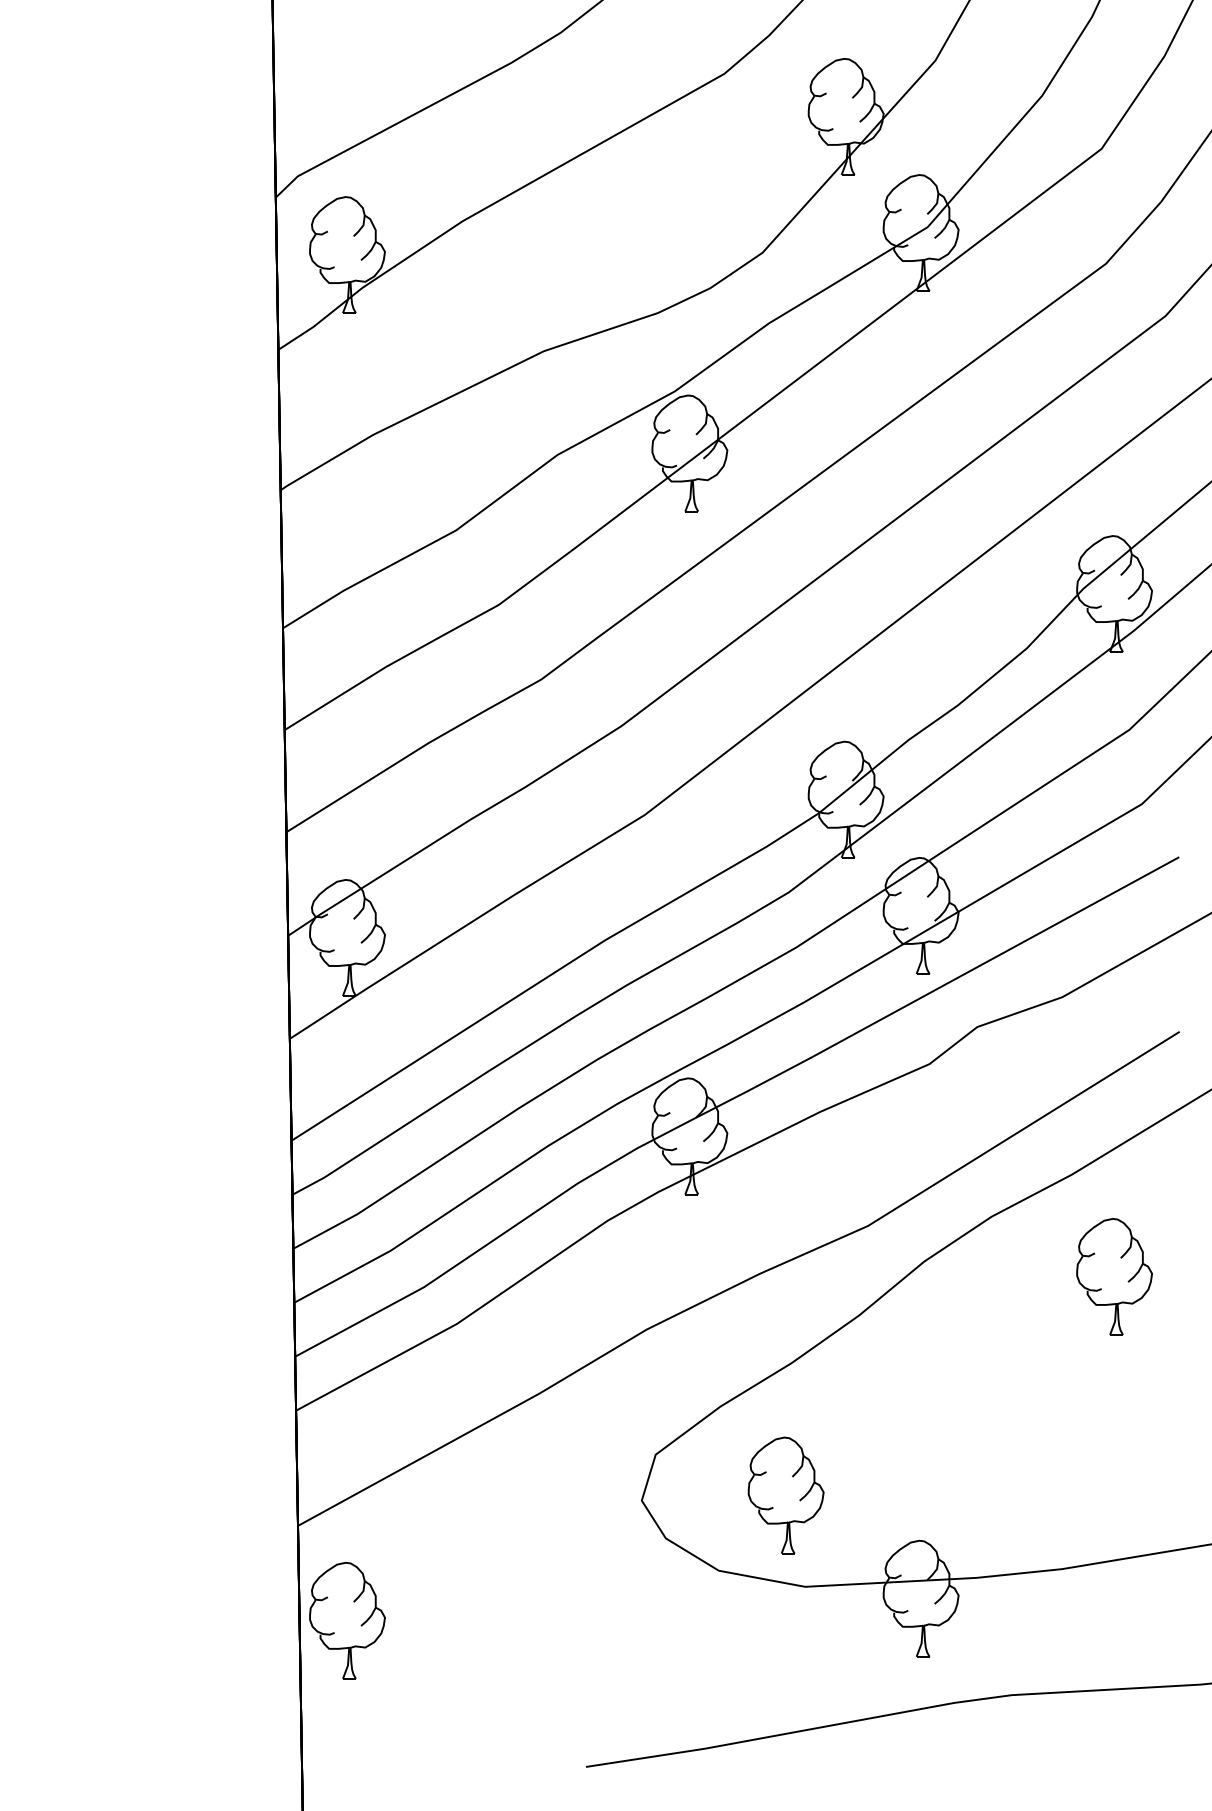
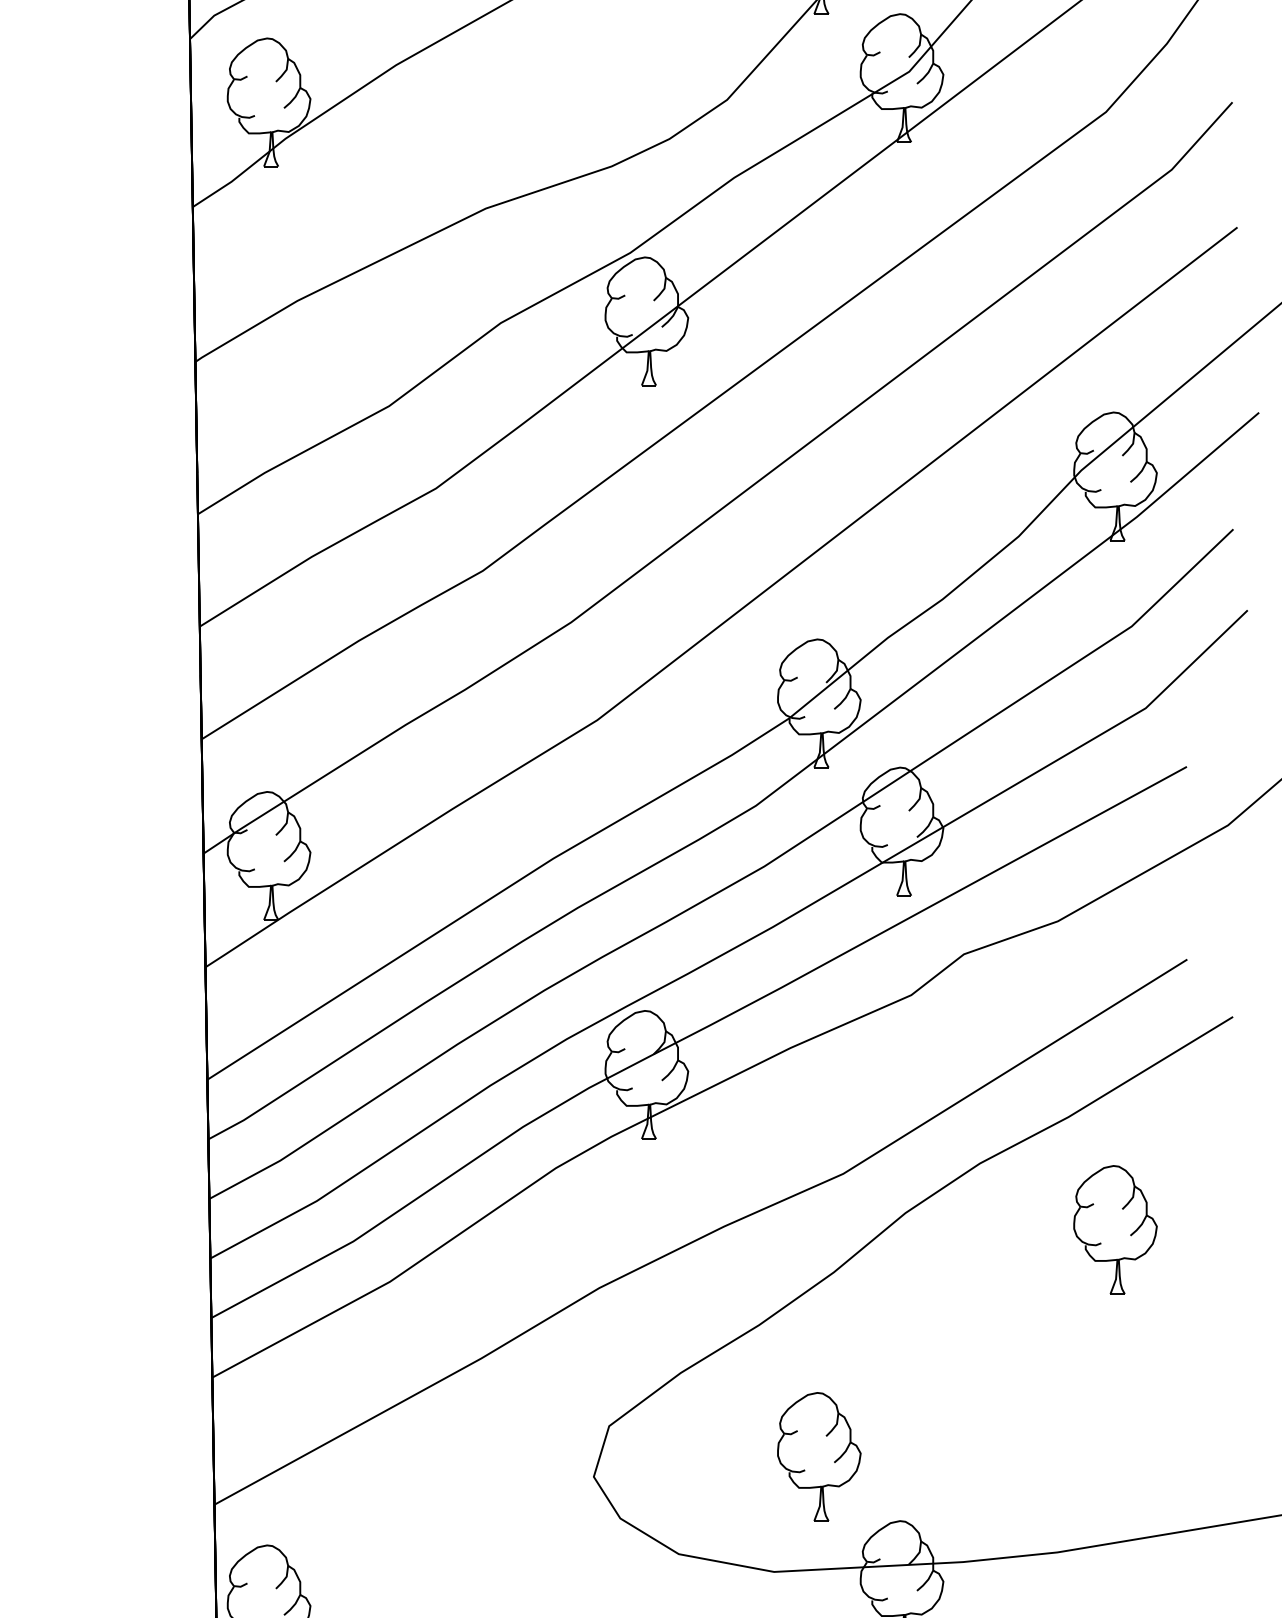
part: (785, 1495) -> (818, 1456), moved

